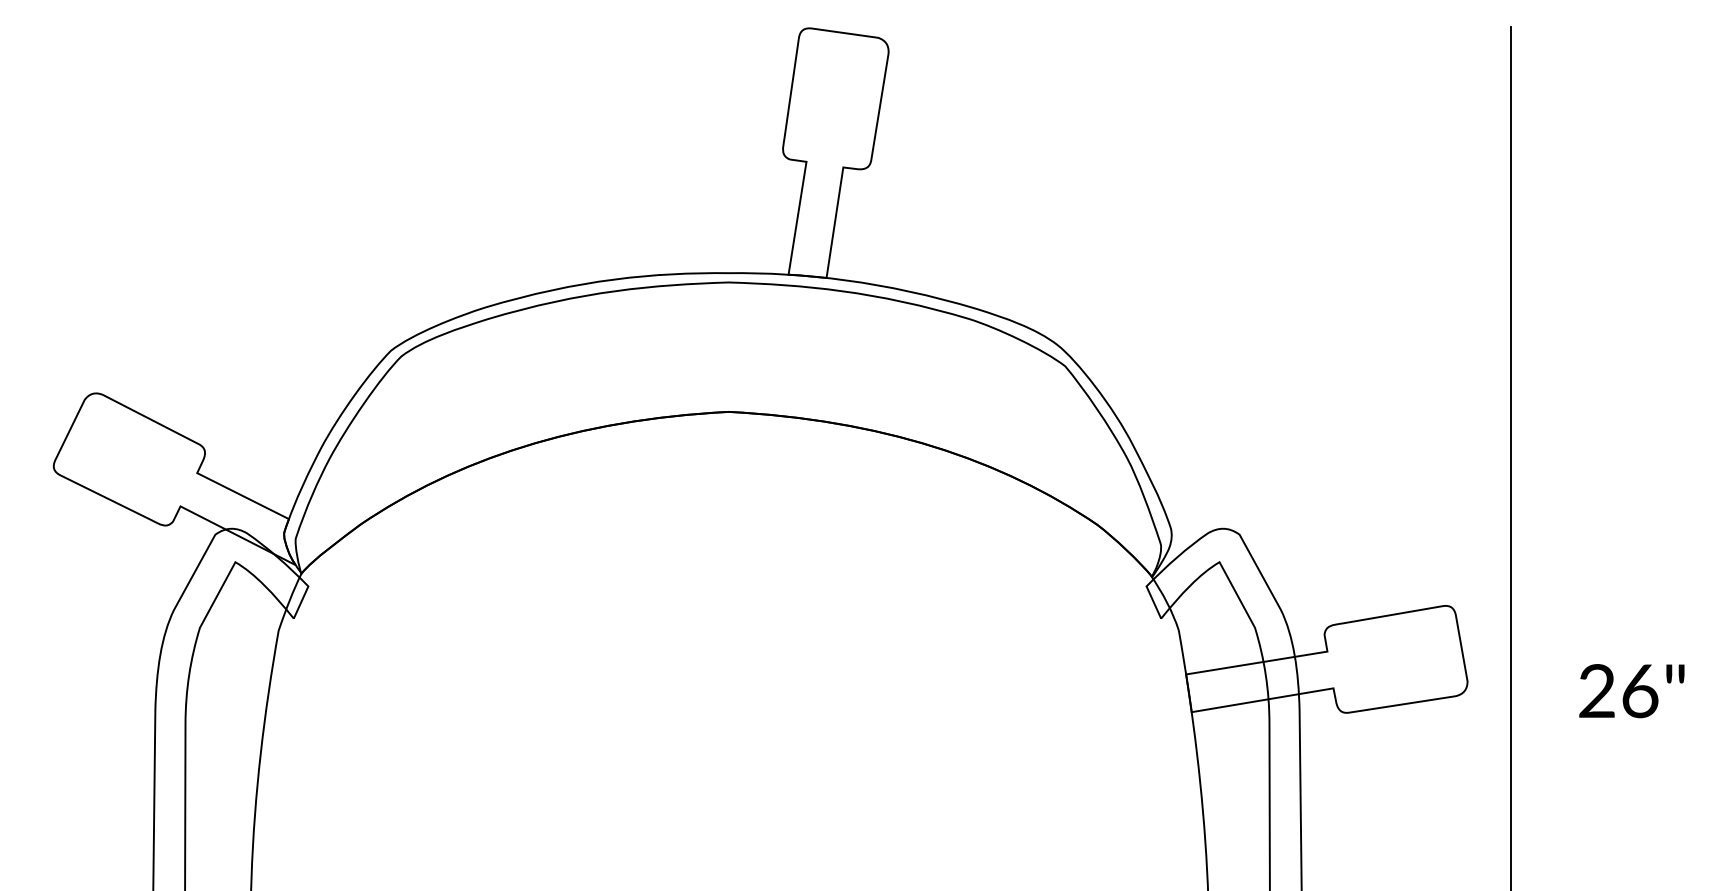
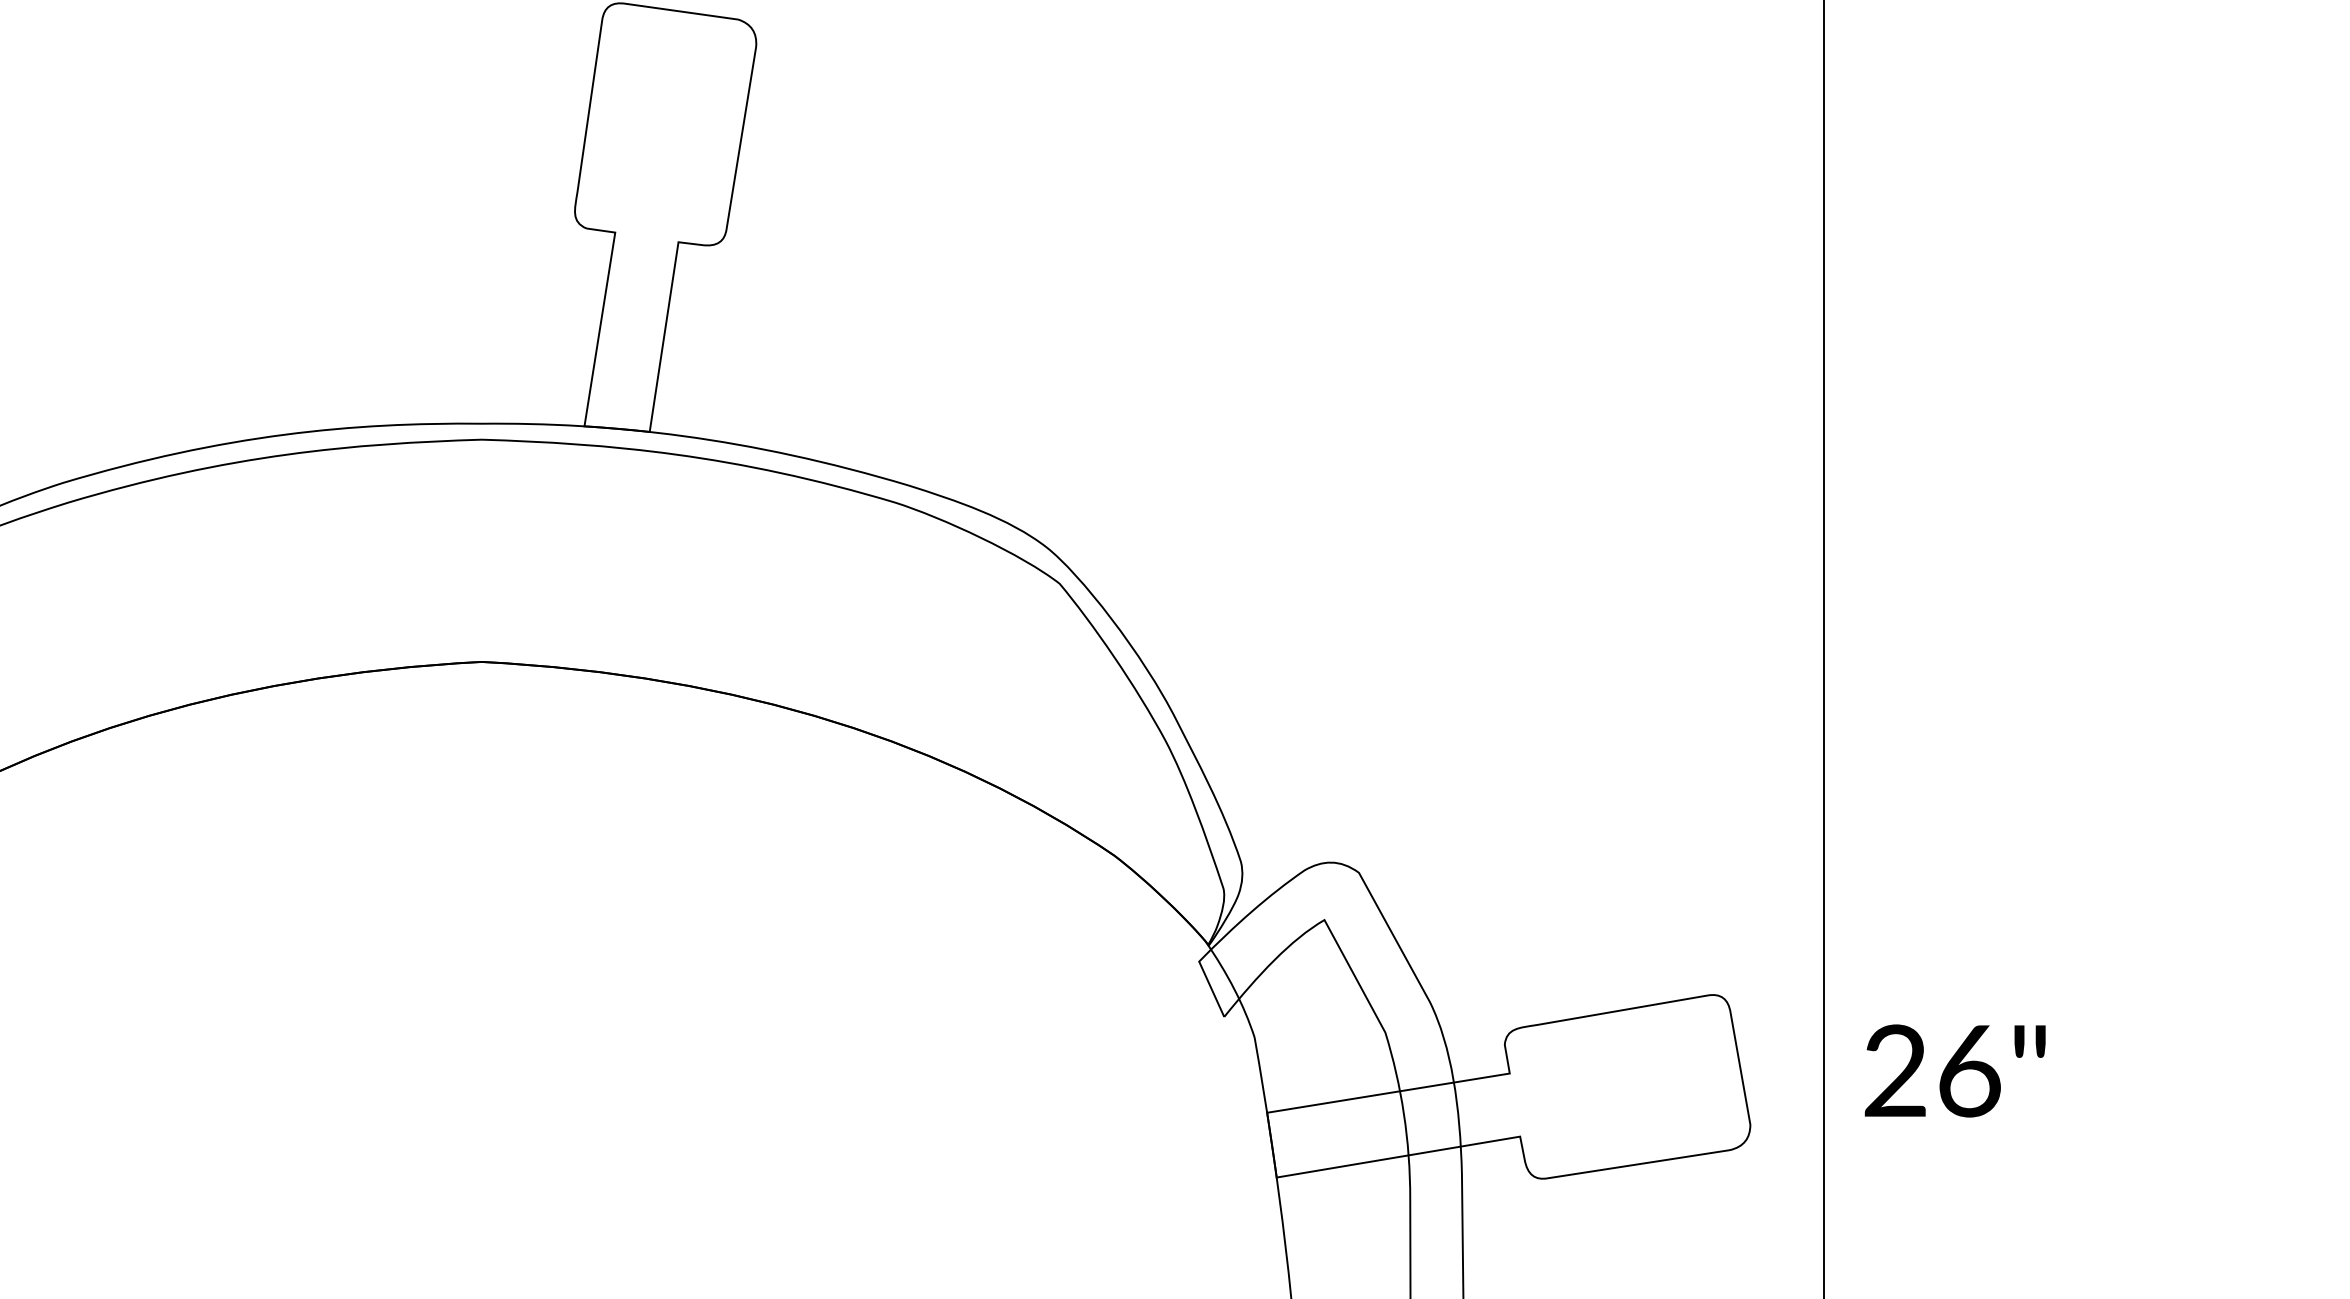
text: (1631, 691) -> (1954, 1071), moved

